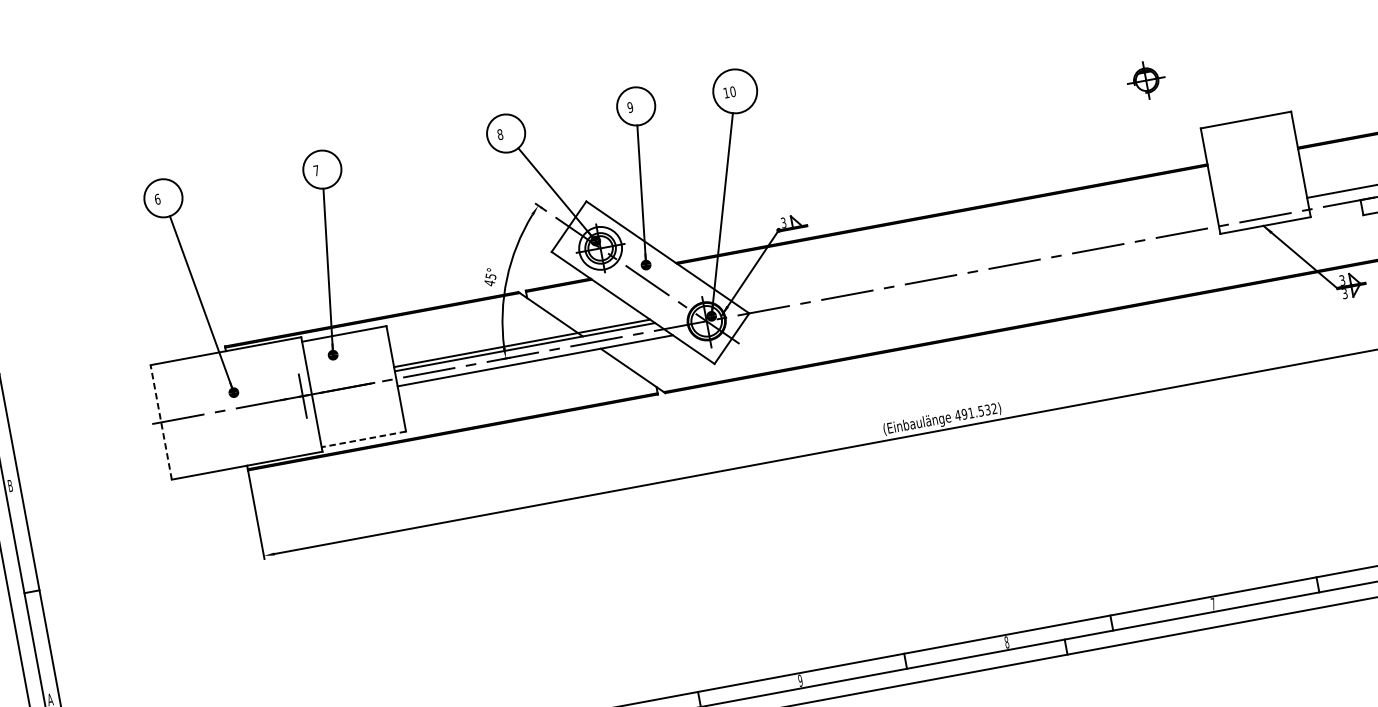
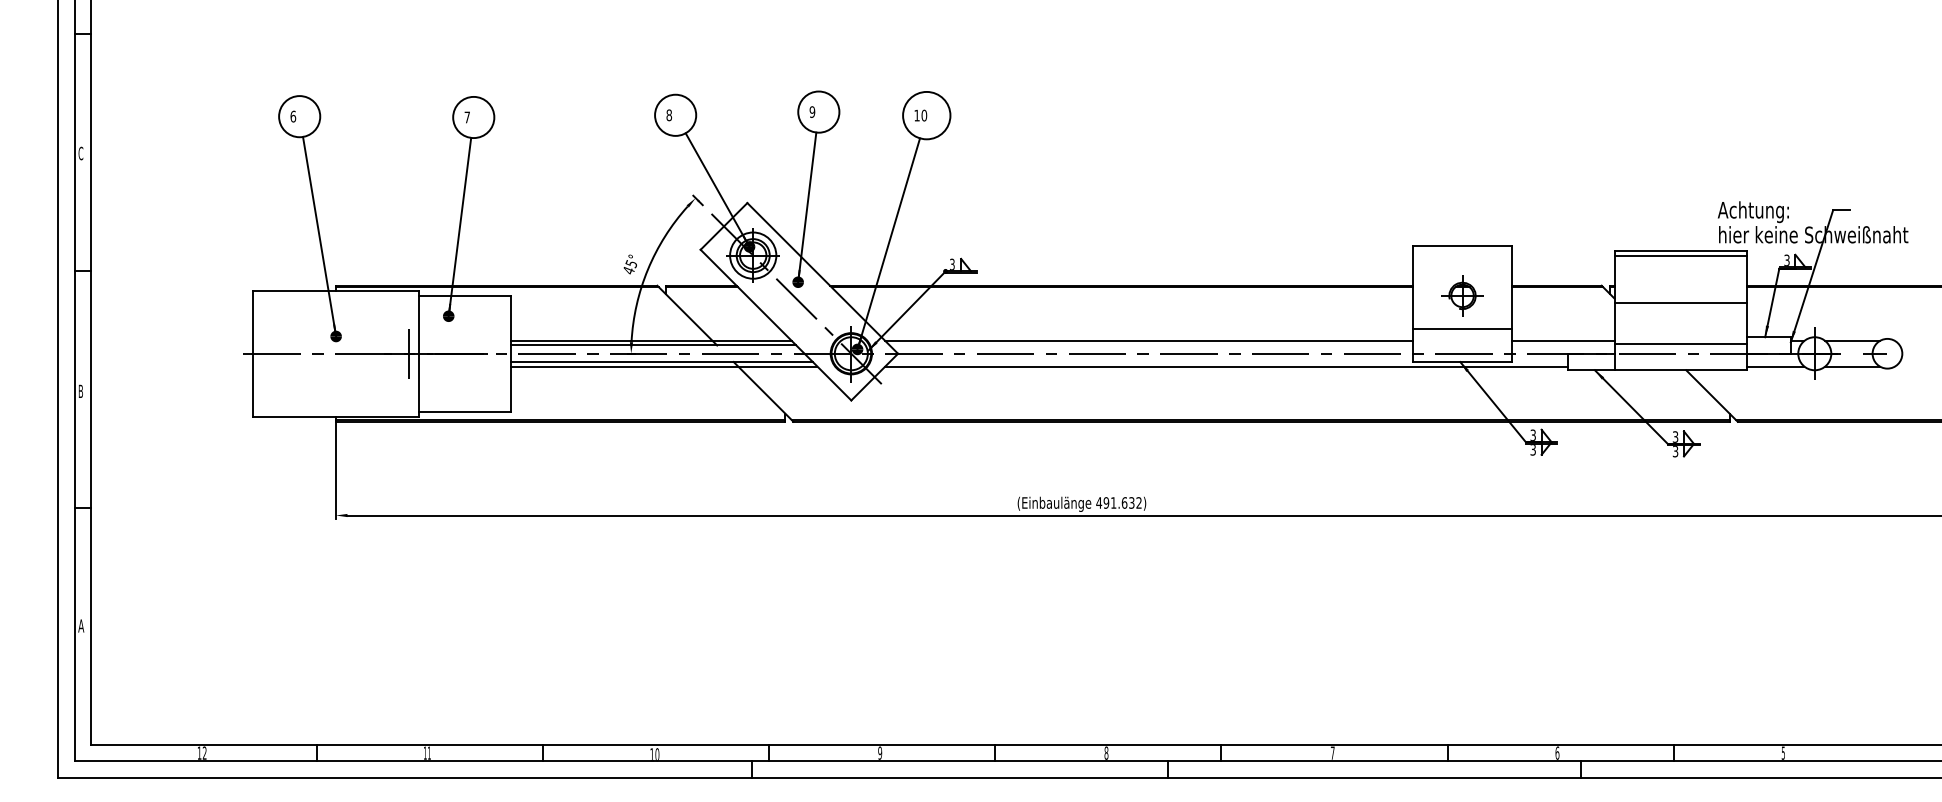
part: (1146, 80) -> (1462, 295), moved
line: (1259, 194) -> (1462, 328), added
line: (976, 258) -> (1149, 340), added
line: (1051, 269) -> (1226, 366), added
line: (538, 364) -> (664, 366), added
text: (980, 410) -> (1124, 502), 491.532) -> 491.632)
line: (161, 422) -> (253, 353), dashed -> solid
line: (363, 439) -> (464, 411), dashed -> solid

